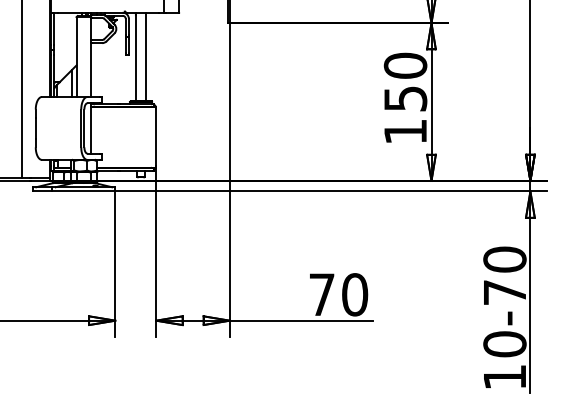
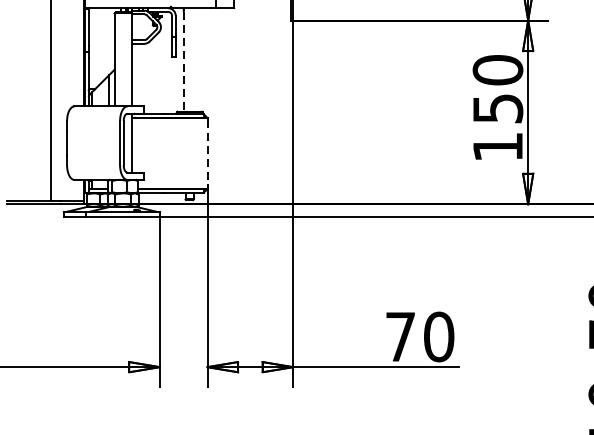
line: (146, 56) -> (196, 59), removed
line: (135, 58) -> (183, 61), solid -> dashed
line: (156, 137) -> (207, 153), solid -> dashed

